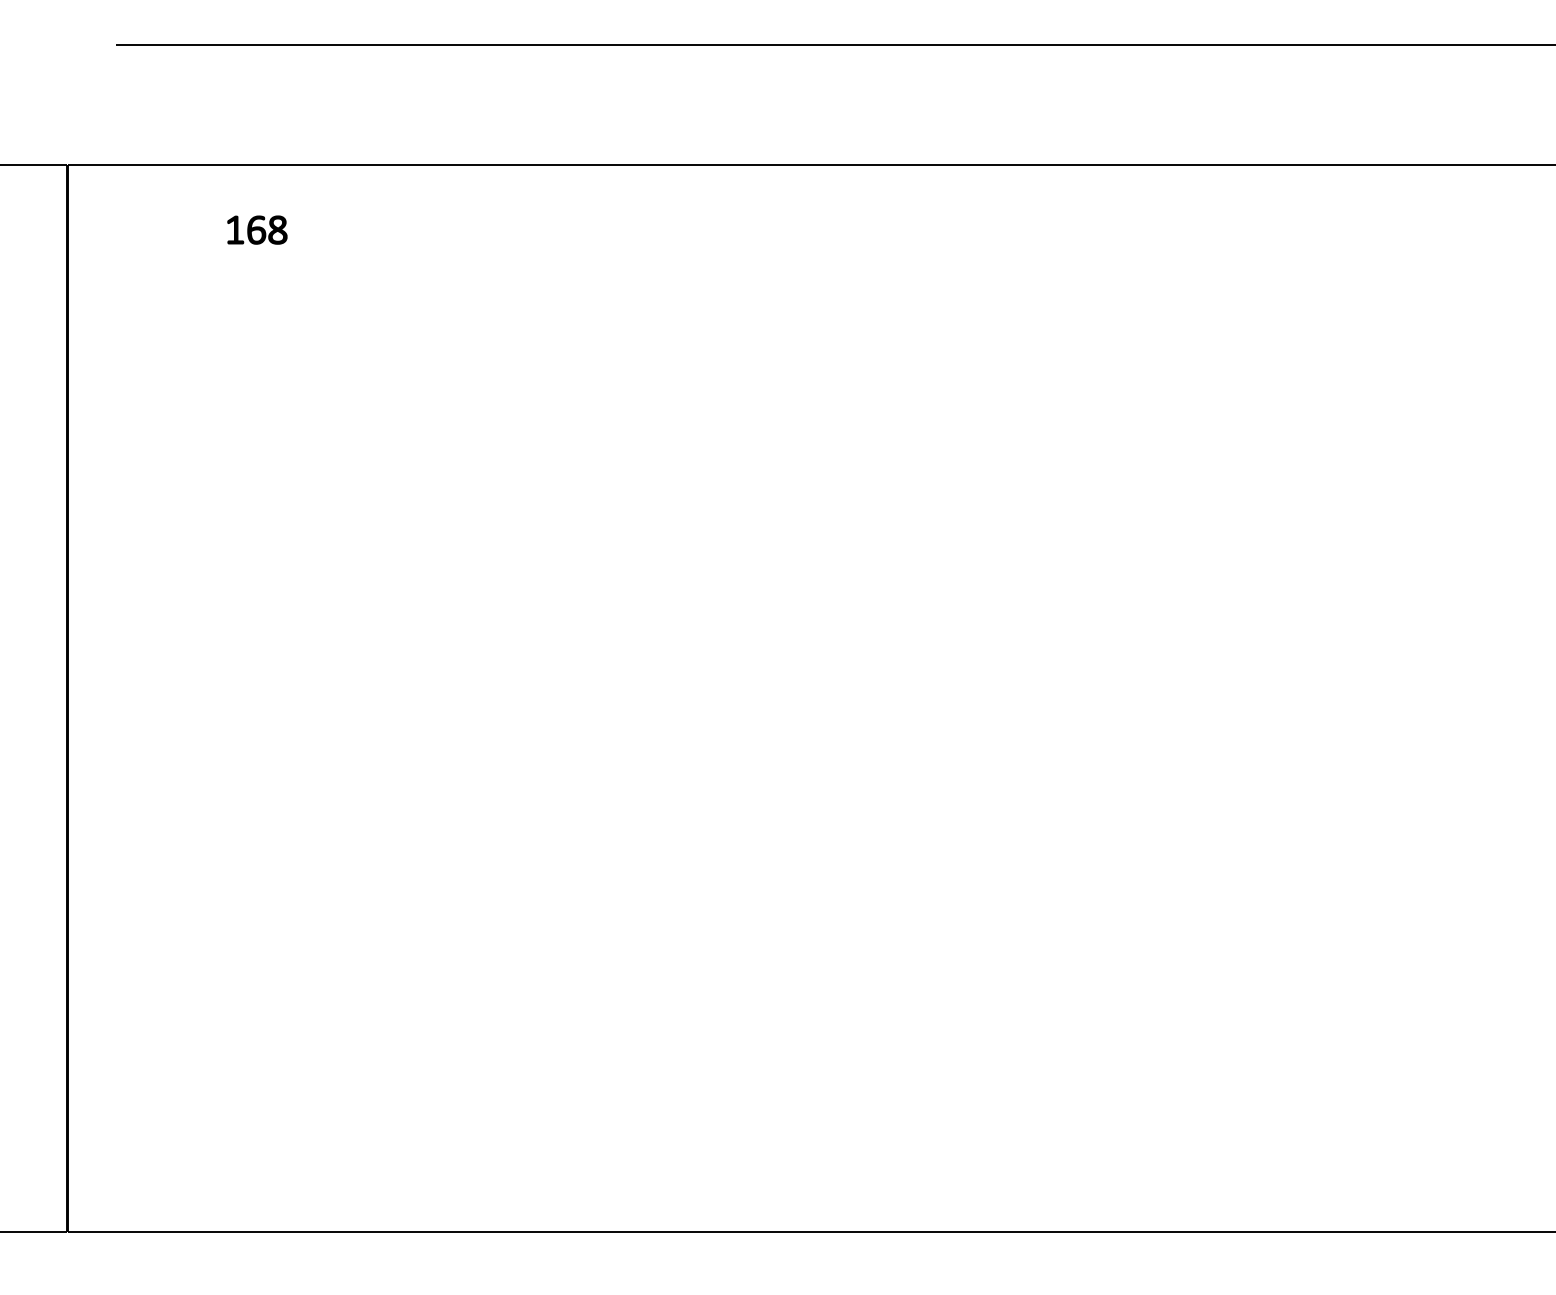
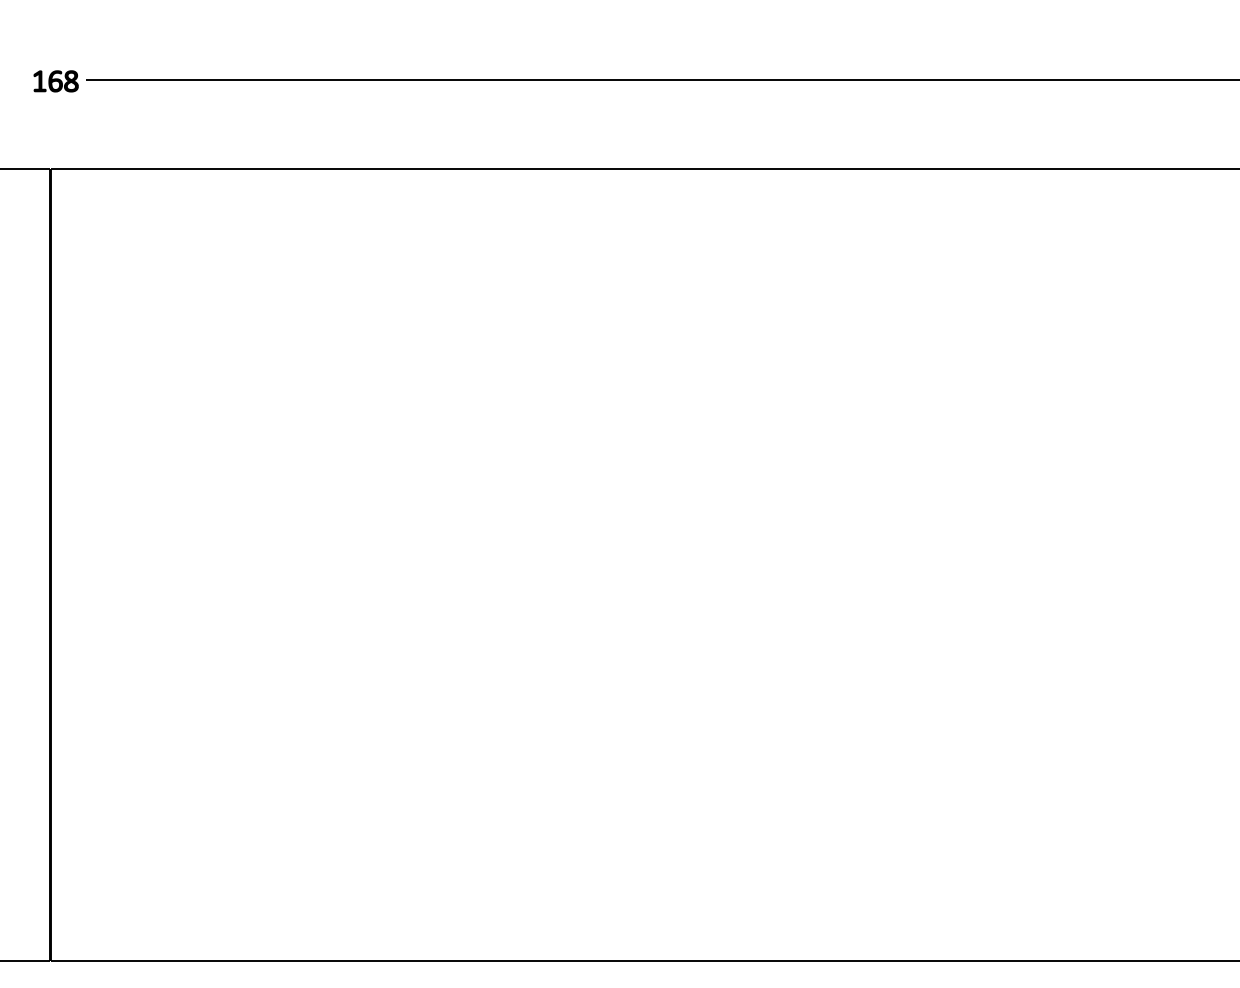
part: (256, 230) -> (55, 81), moved

